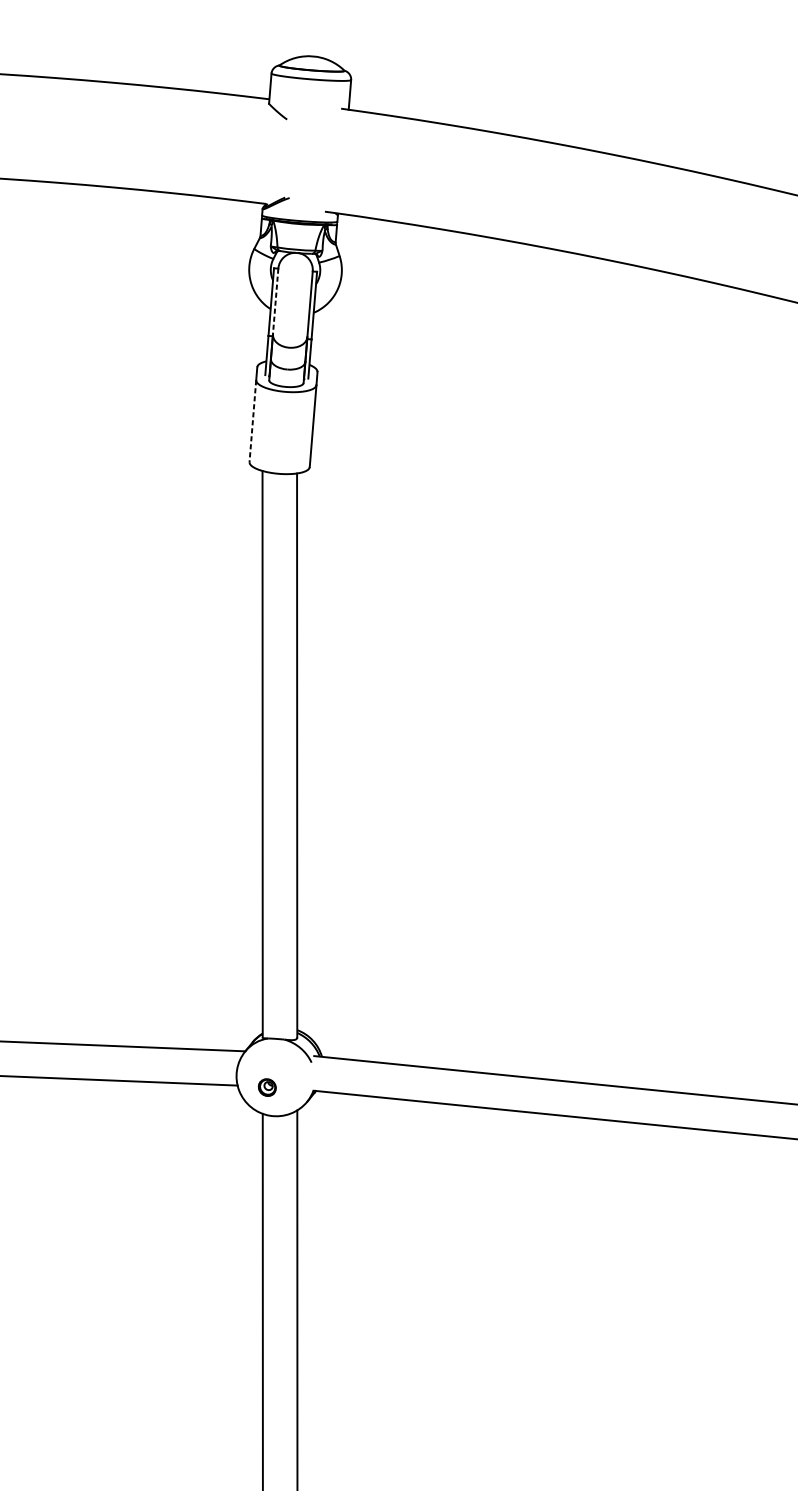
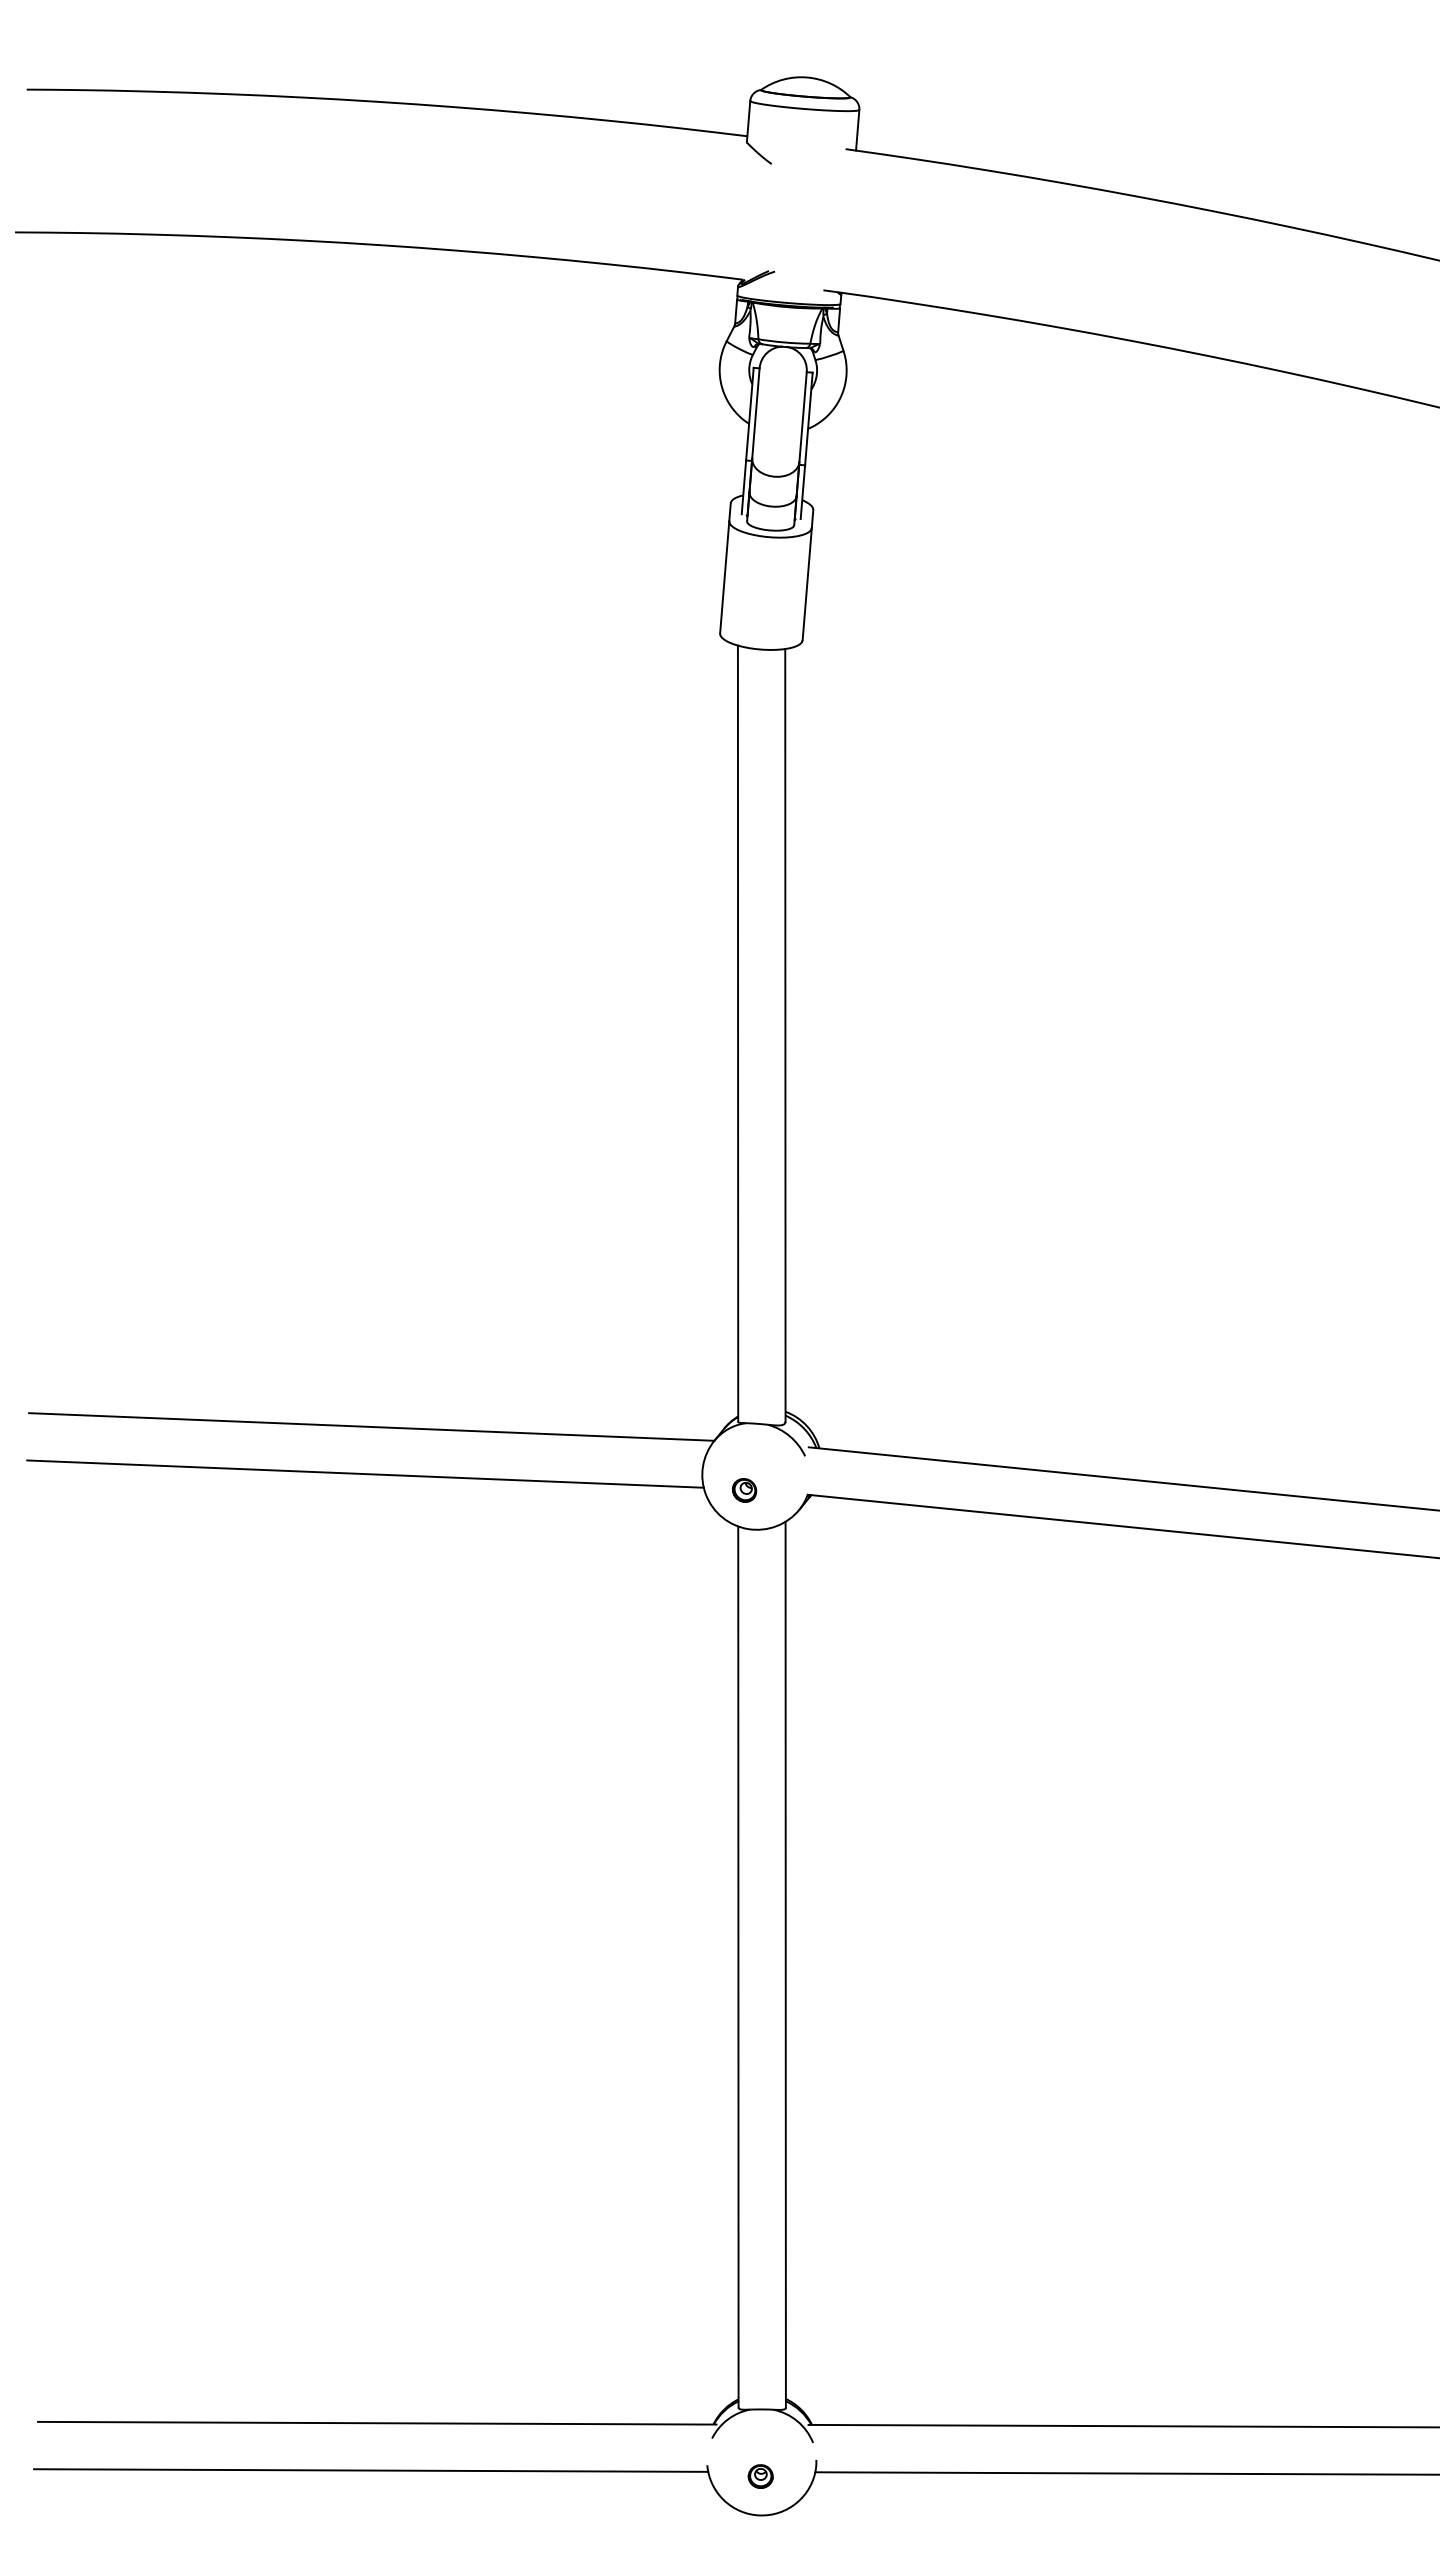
line: (275, 301) -> (755, 413), dashed -> solid
line: (252, 421) -> (724, 577), dashed -> solid

